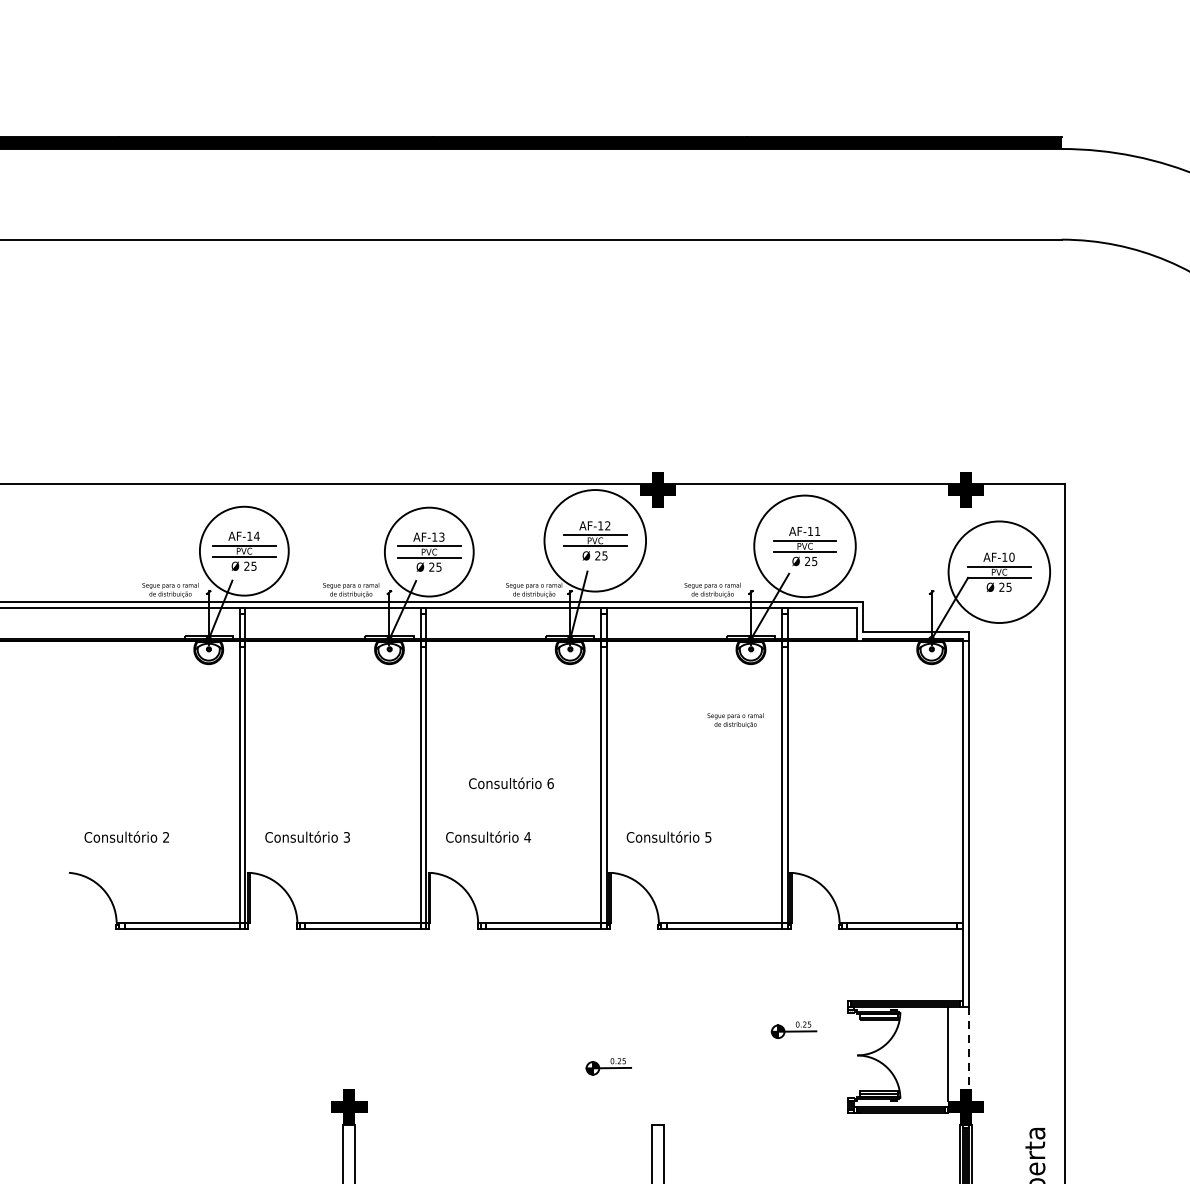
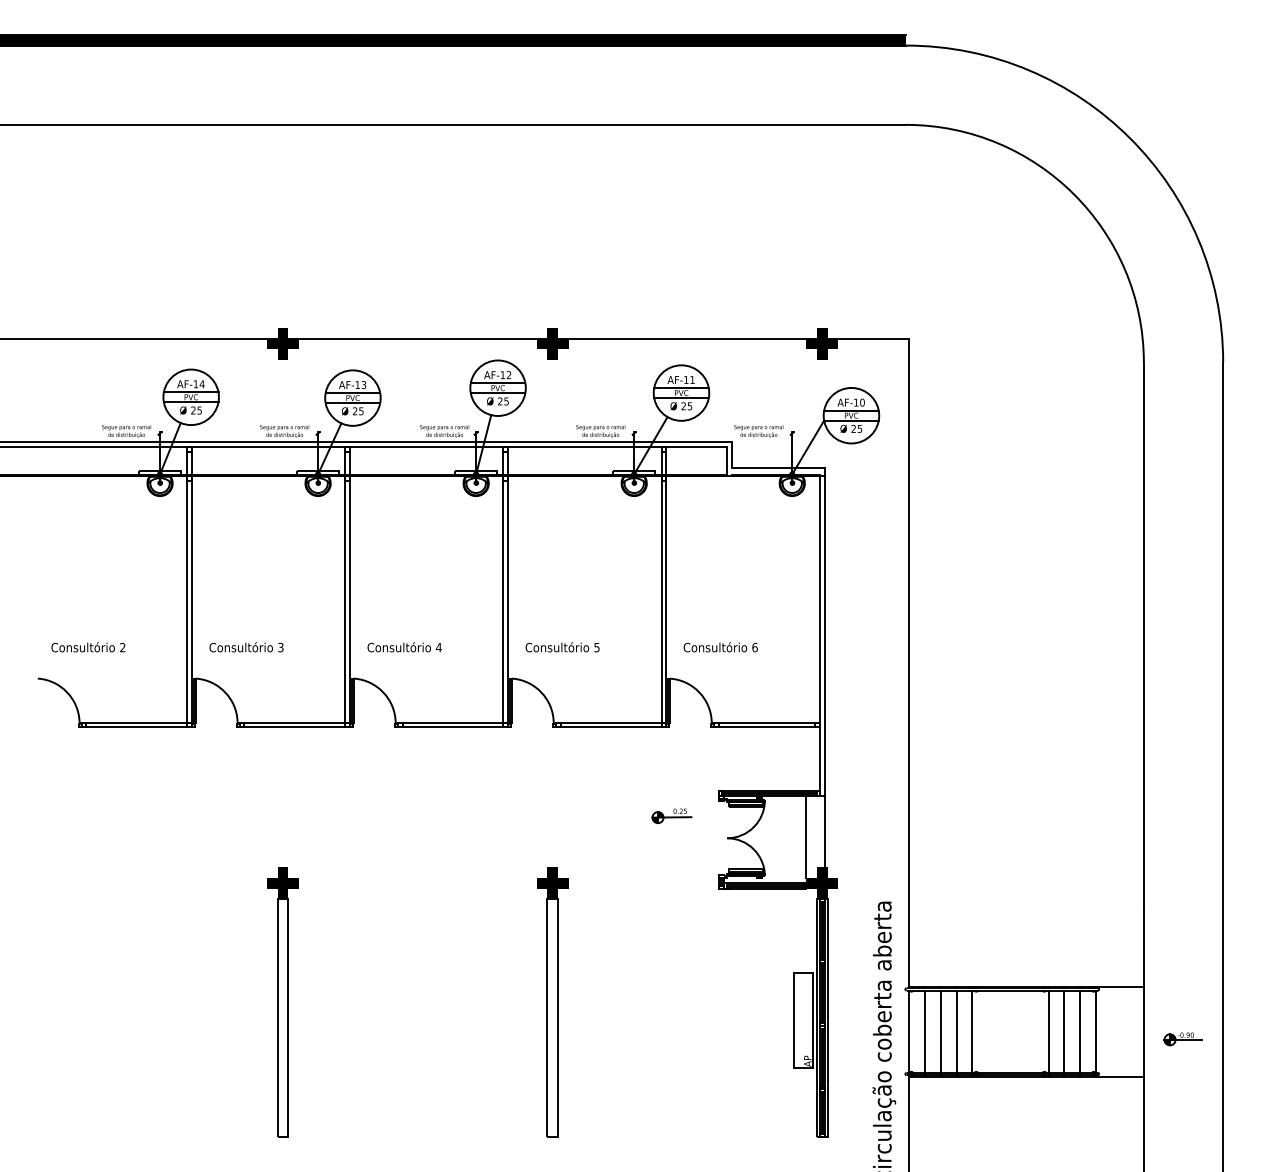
fill: (348, 489) -> (282, 343), added
circle: (594, 539) -> (497, 387), size x0.62
circle: (805, 545) -> (681, 392), size x0.62
circle: (243, 551) -> (190, 397), size x0.71
circle: (428, 551) -> (352, 397), size x0.71
circle: (999, 571) -> (851, 415), size x0.62
text: (735, 720) -> (758, 431), moved
text: (511, 783) -> (720, 647), moved
line: (968, 1047) -> (824, 831), dashed -> solid
part: (608, 1065) -> (509, 847), removed
fill: (657, 1107) -> (552, 883), added

